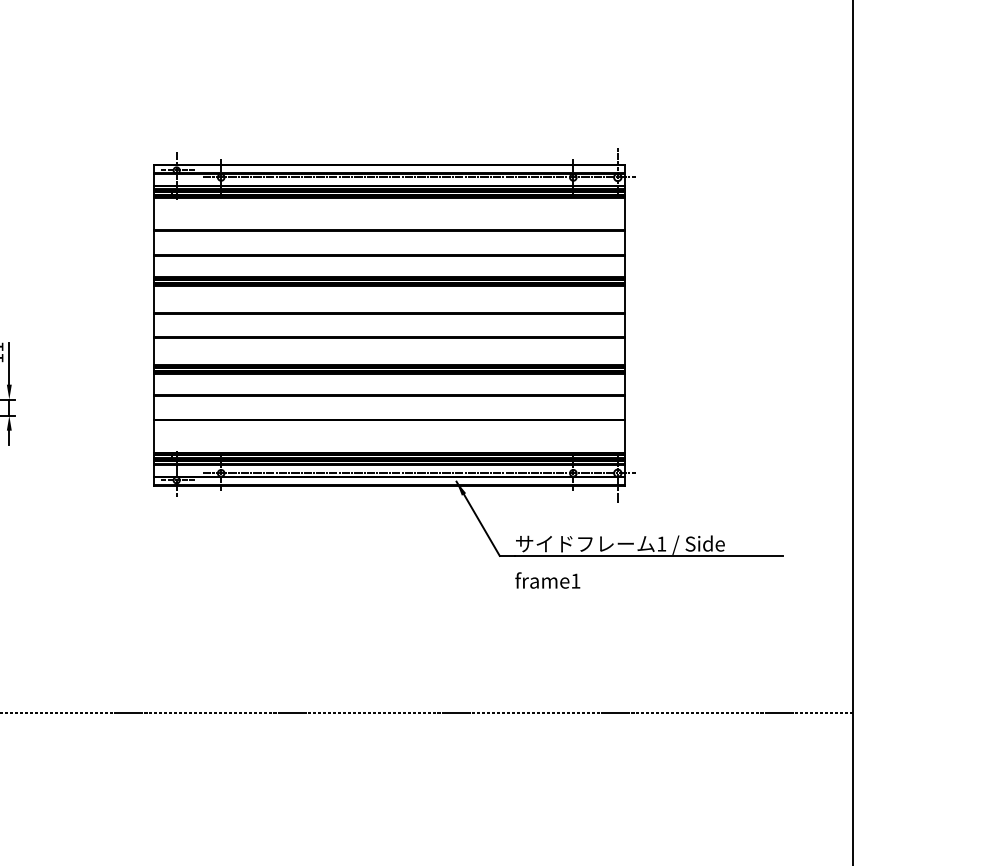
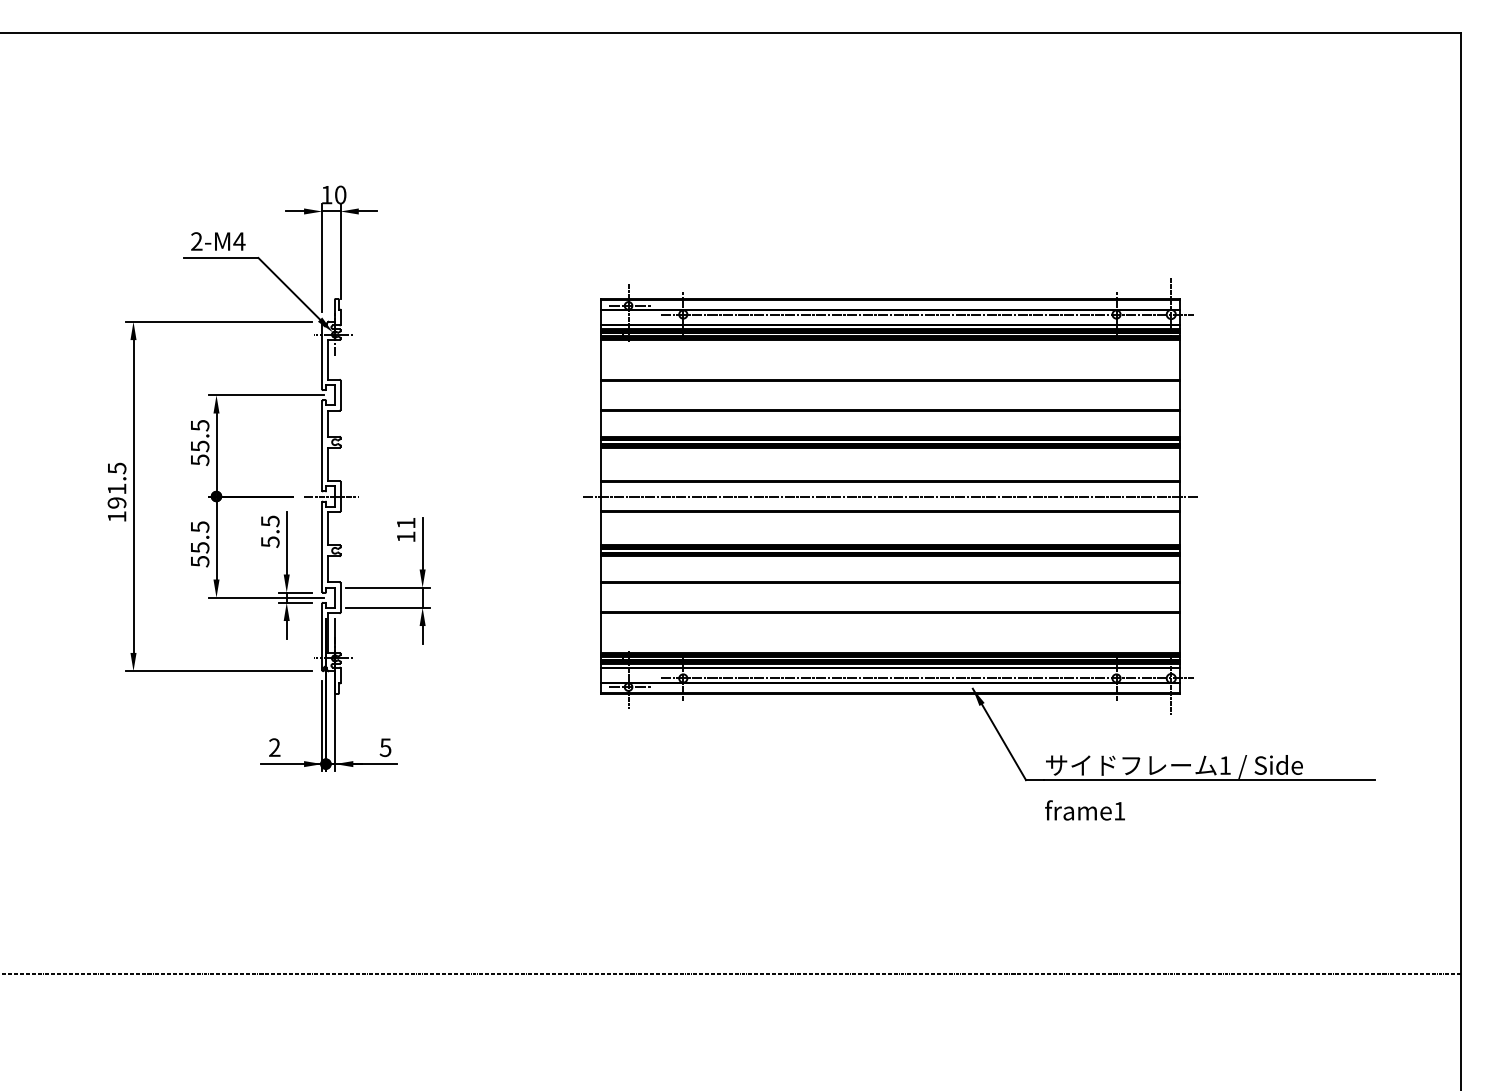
line: (389, 325) -> (890, 496), added

